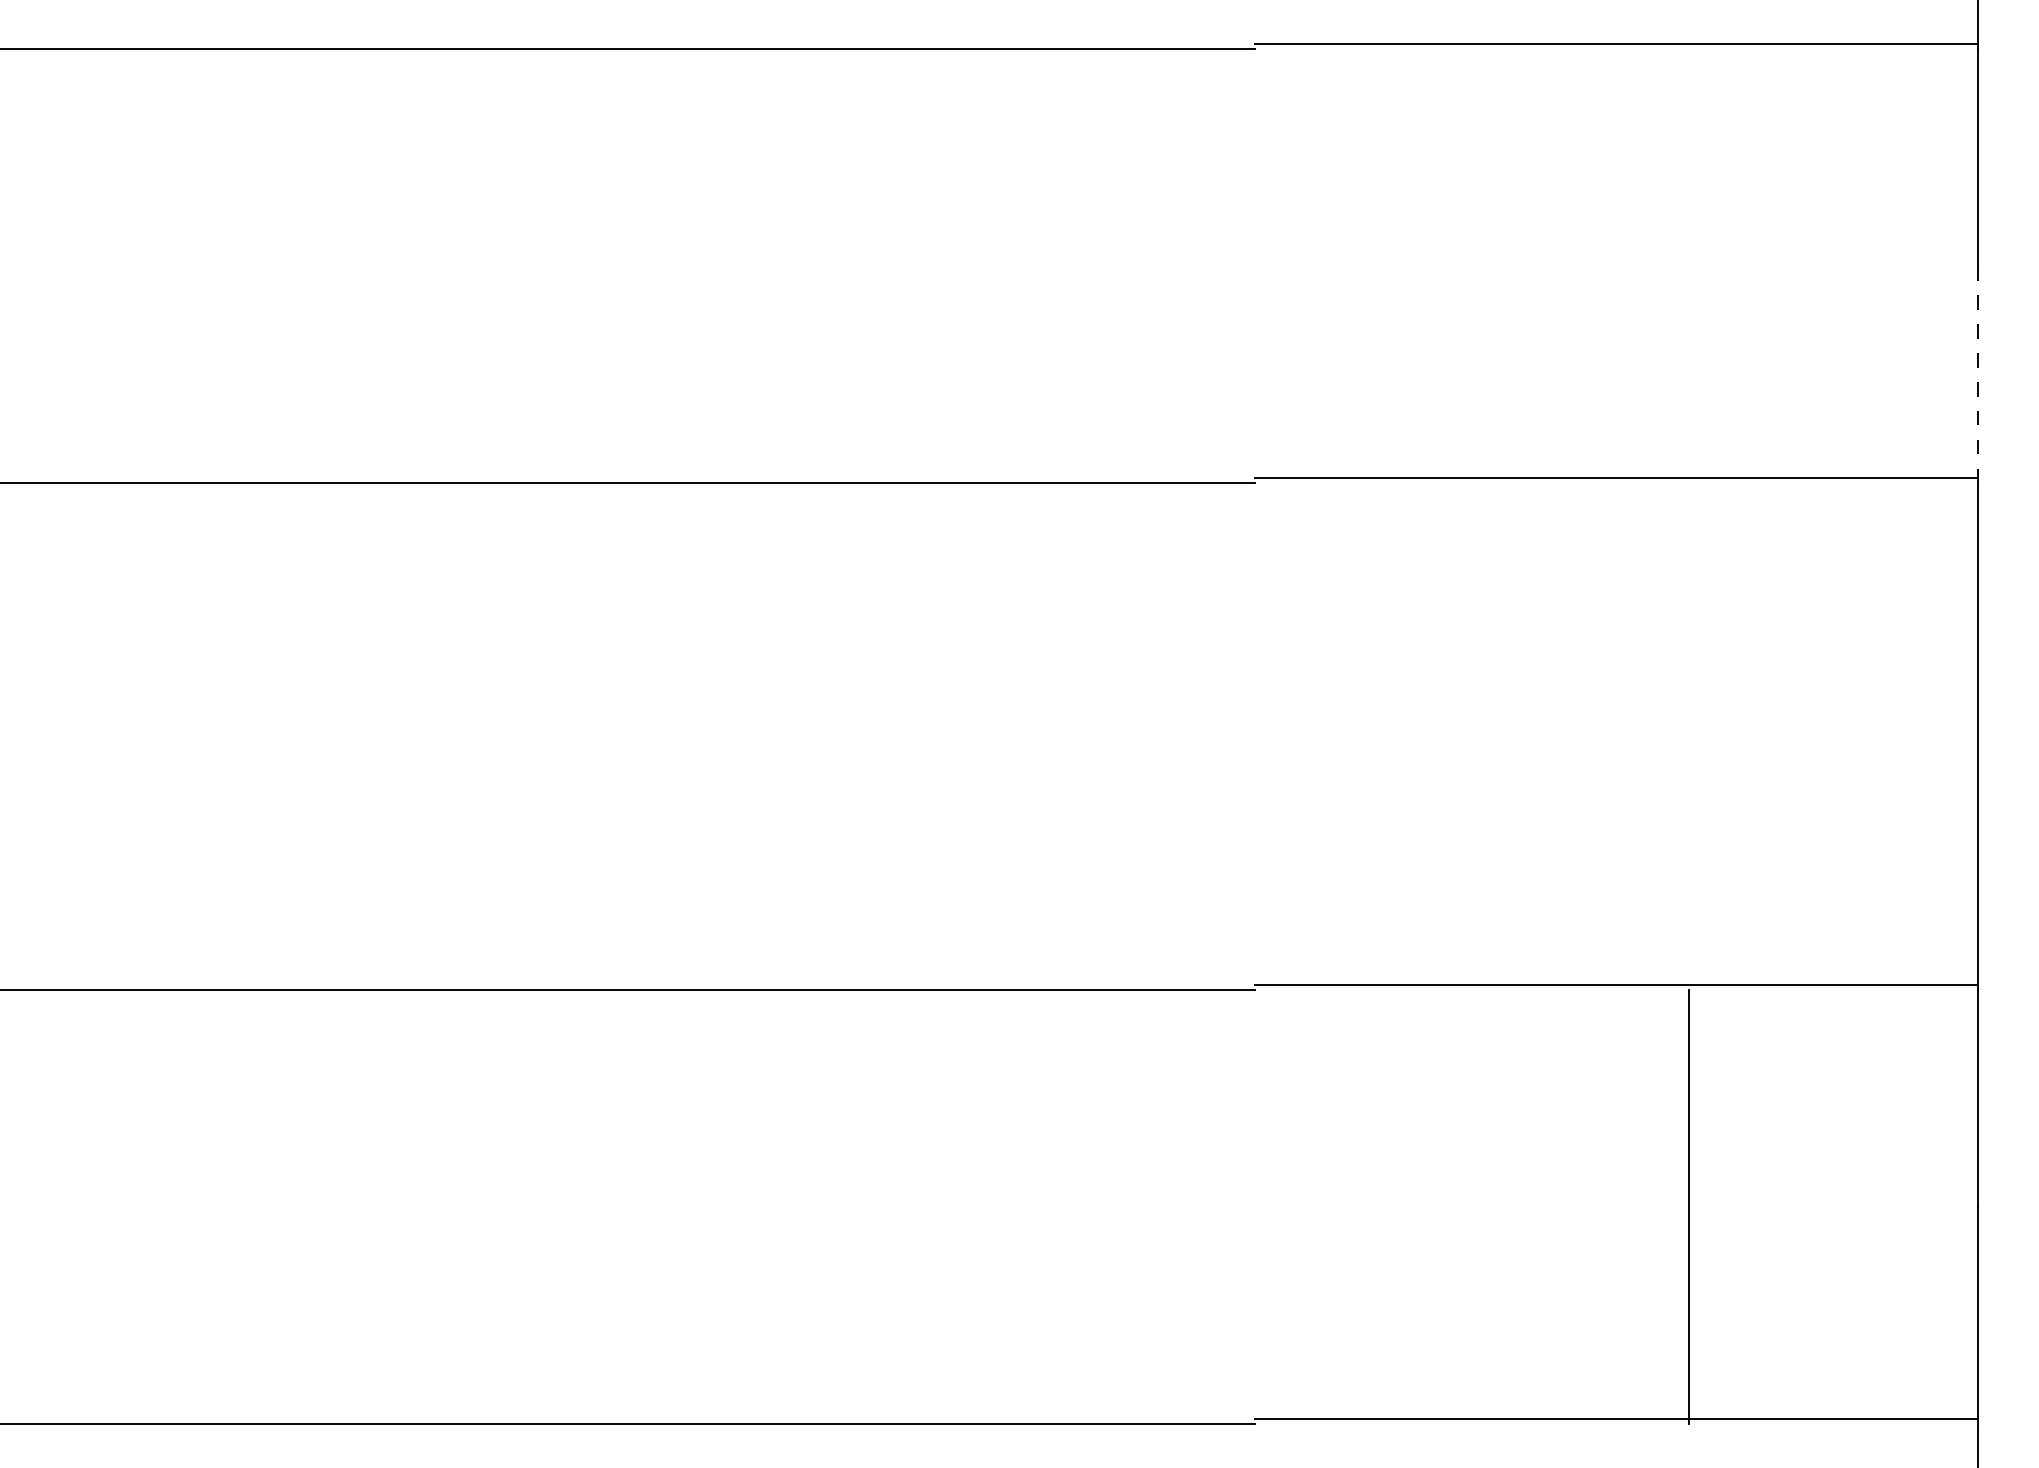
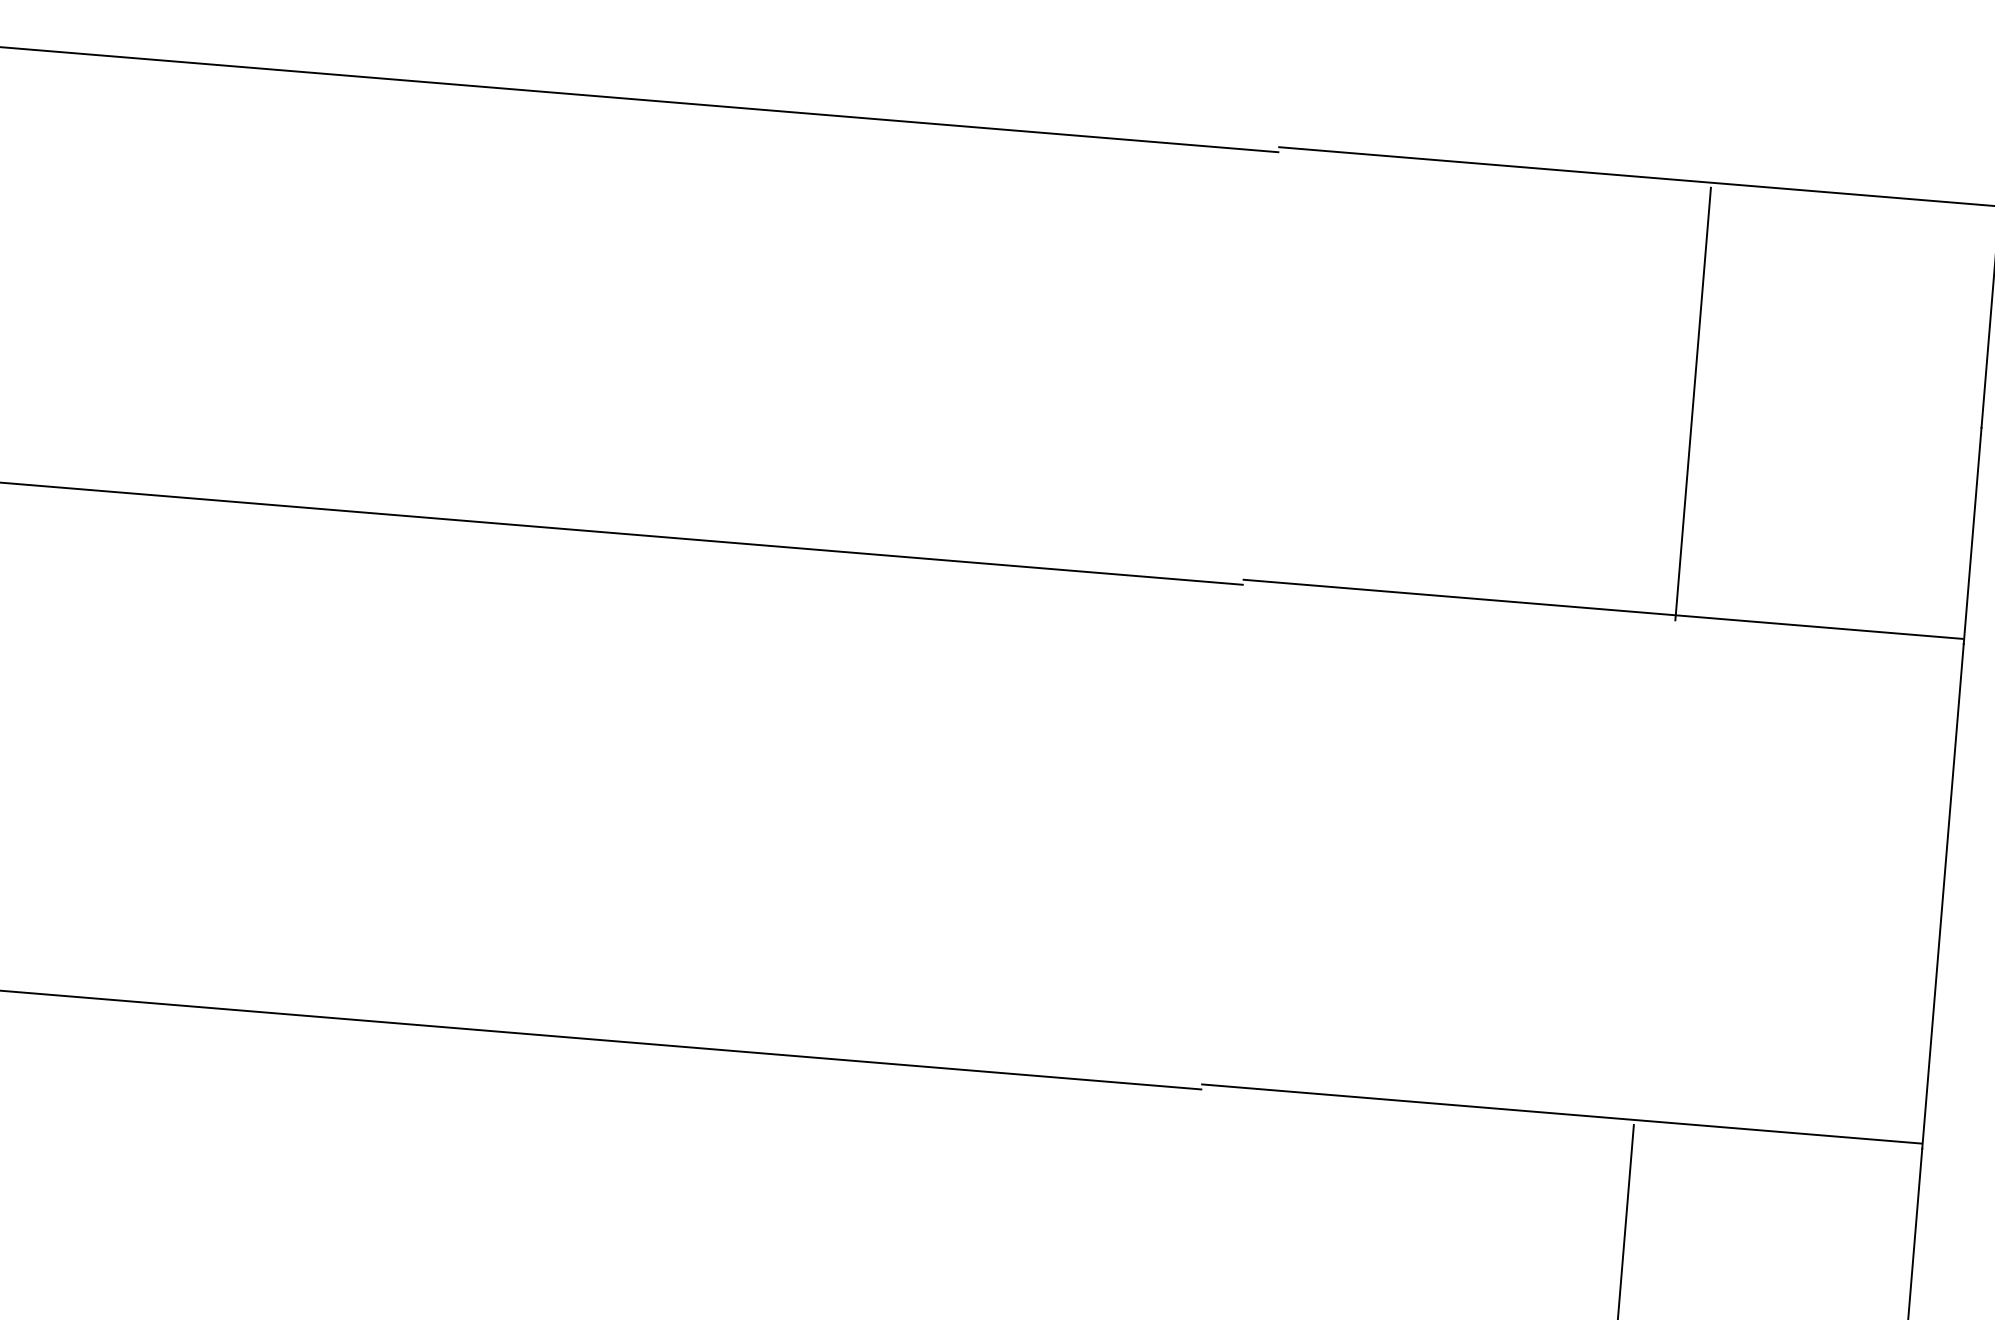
line: (1689, 266) -> (1693, 404), added
line: (1978, 374) -> (1972, 535), dashed -> solid

